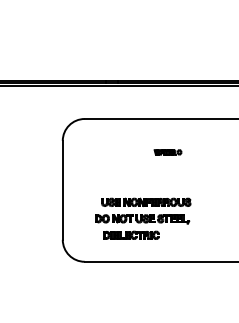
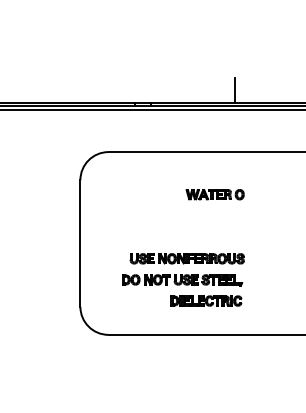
line: (183, 70) -> (235, 90), added
part: (167, 152) -> (214, 194), size x1.67
part: (131, 234) -> (206, 300), moved

